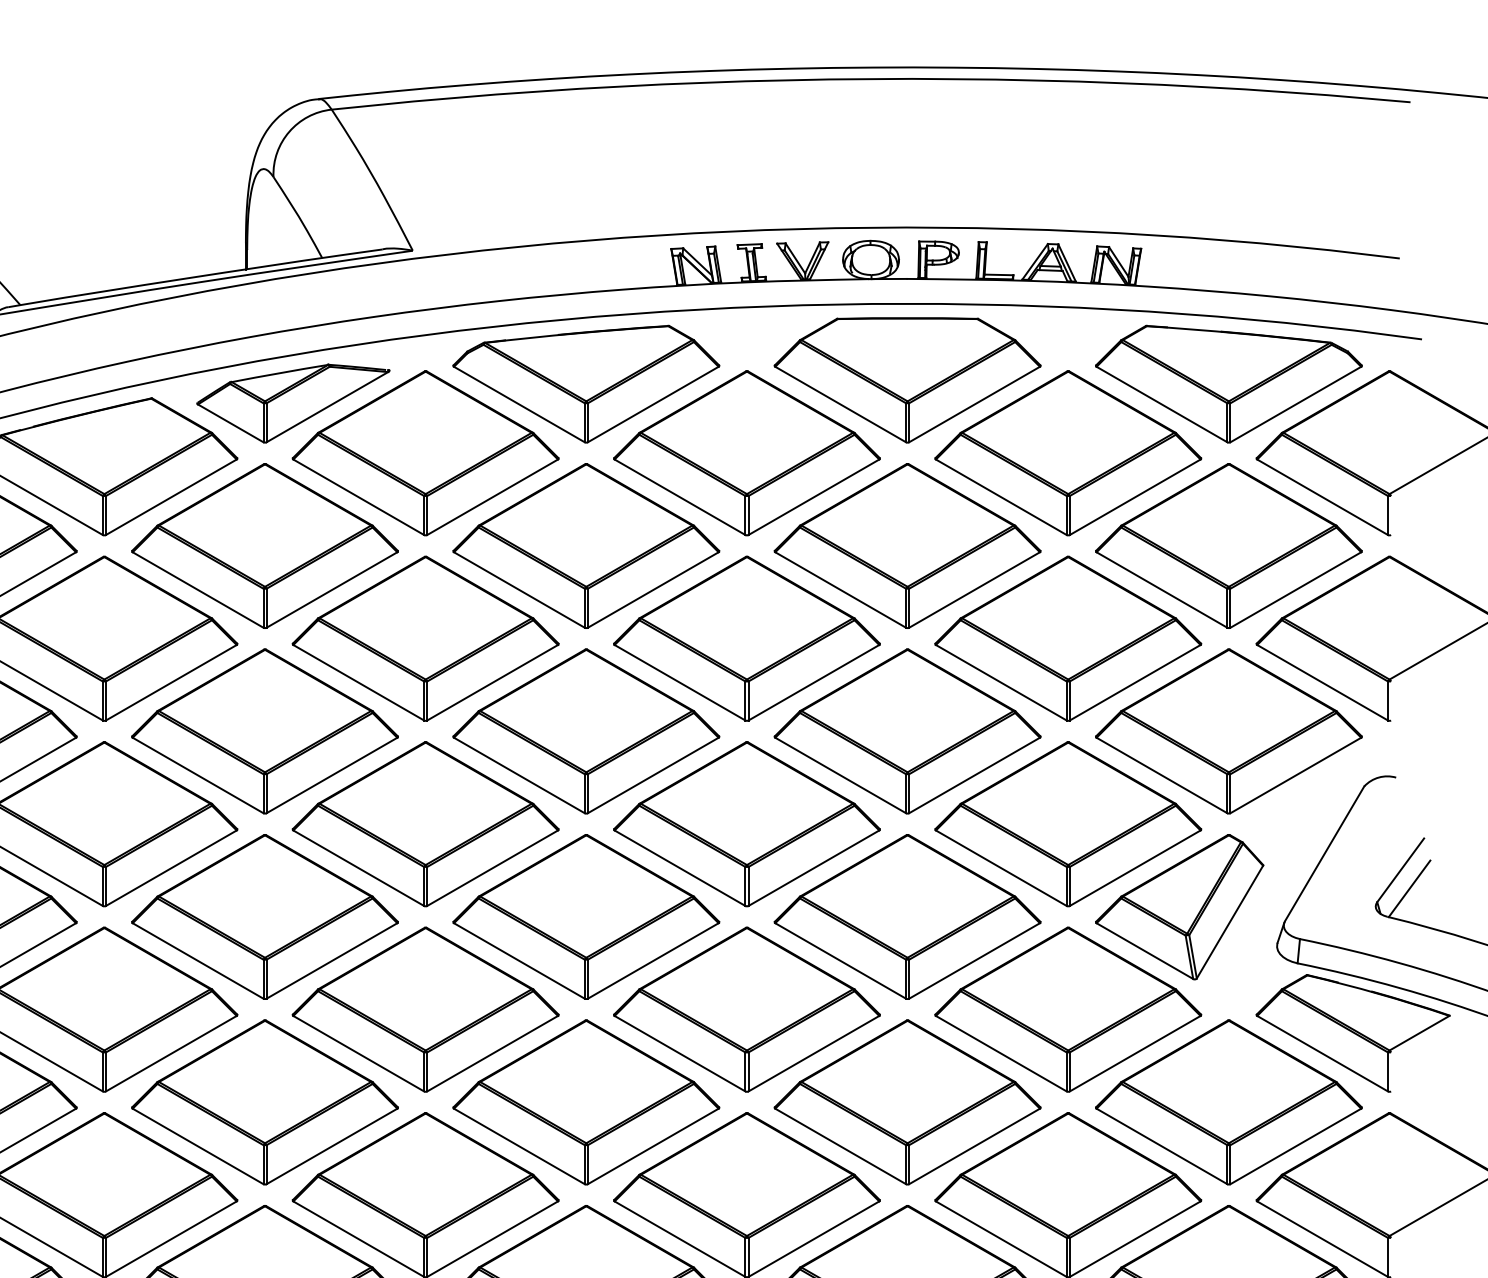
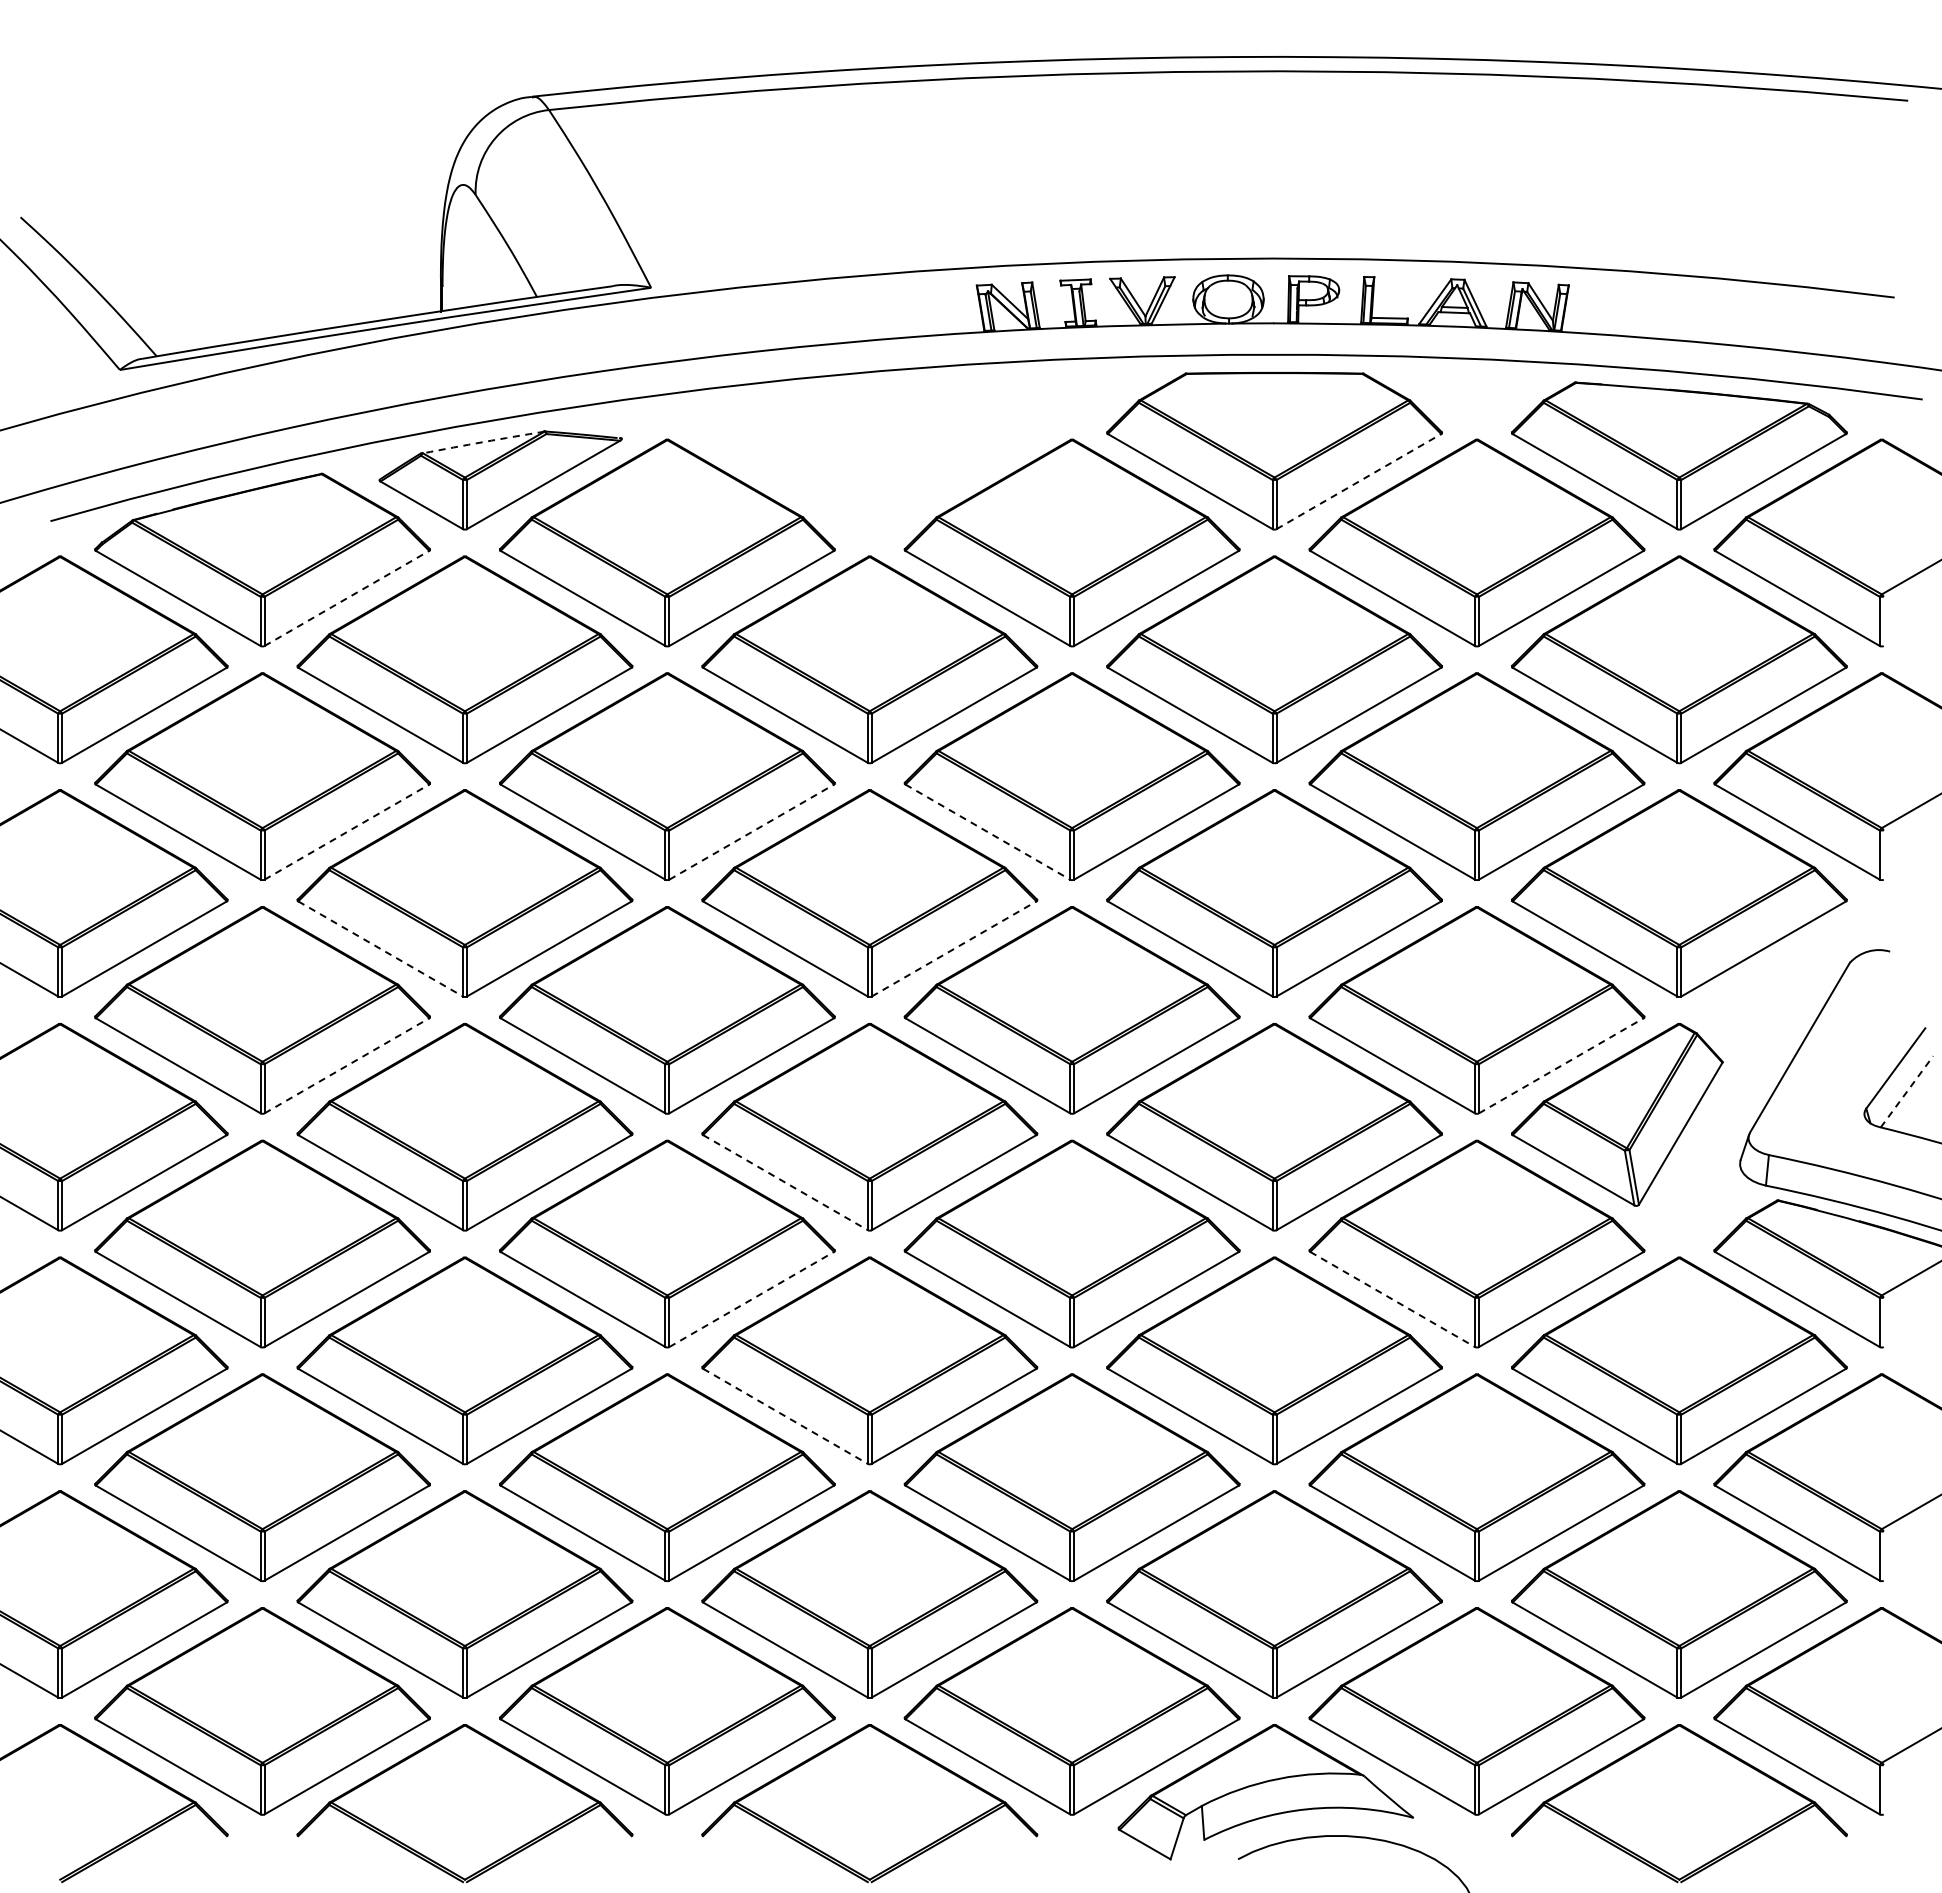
arc: (279, 373) -> (483, 442), solid -> dashed
part: (586, 383) -> (869, 455), removed
line: (975, 404) -> (1359, 481), solid -> dashed
line: (171, 497) -> (347, 598), solid -> dashed
line: (171, 682) -> (347, 831), solid -> dashed
line: (493, 682) -> (752, 831), solid -> dashed
line: (680, 683) -> (988, 832), solid -> dashed
line: (198, 775) -> (381, 949), solid -> dashed
line: (653, 775) -> (954, 948), solid -> dashed
line: (171, 867) -> (347, 1065), solid -> dashed
line: (1135, 867) -> (1561, 1065), solid -> dashed
line: (1409, 888) -> (1907, 1091), solid -> dashed
line: (519, 960) -> (785, 1182), solid -> dashed
line: (493, 1053) -> (752, 1299), solid -> dashed
line: (1002, 1053) -> (1393, 1299), solid -> dashed
line: (519, 1146) -> (785, 1416), solid -> dashed

